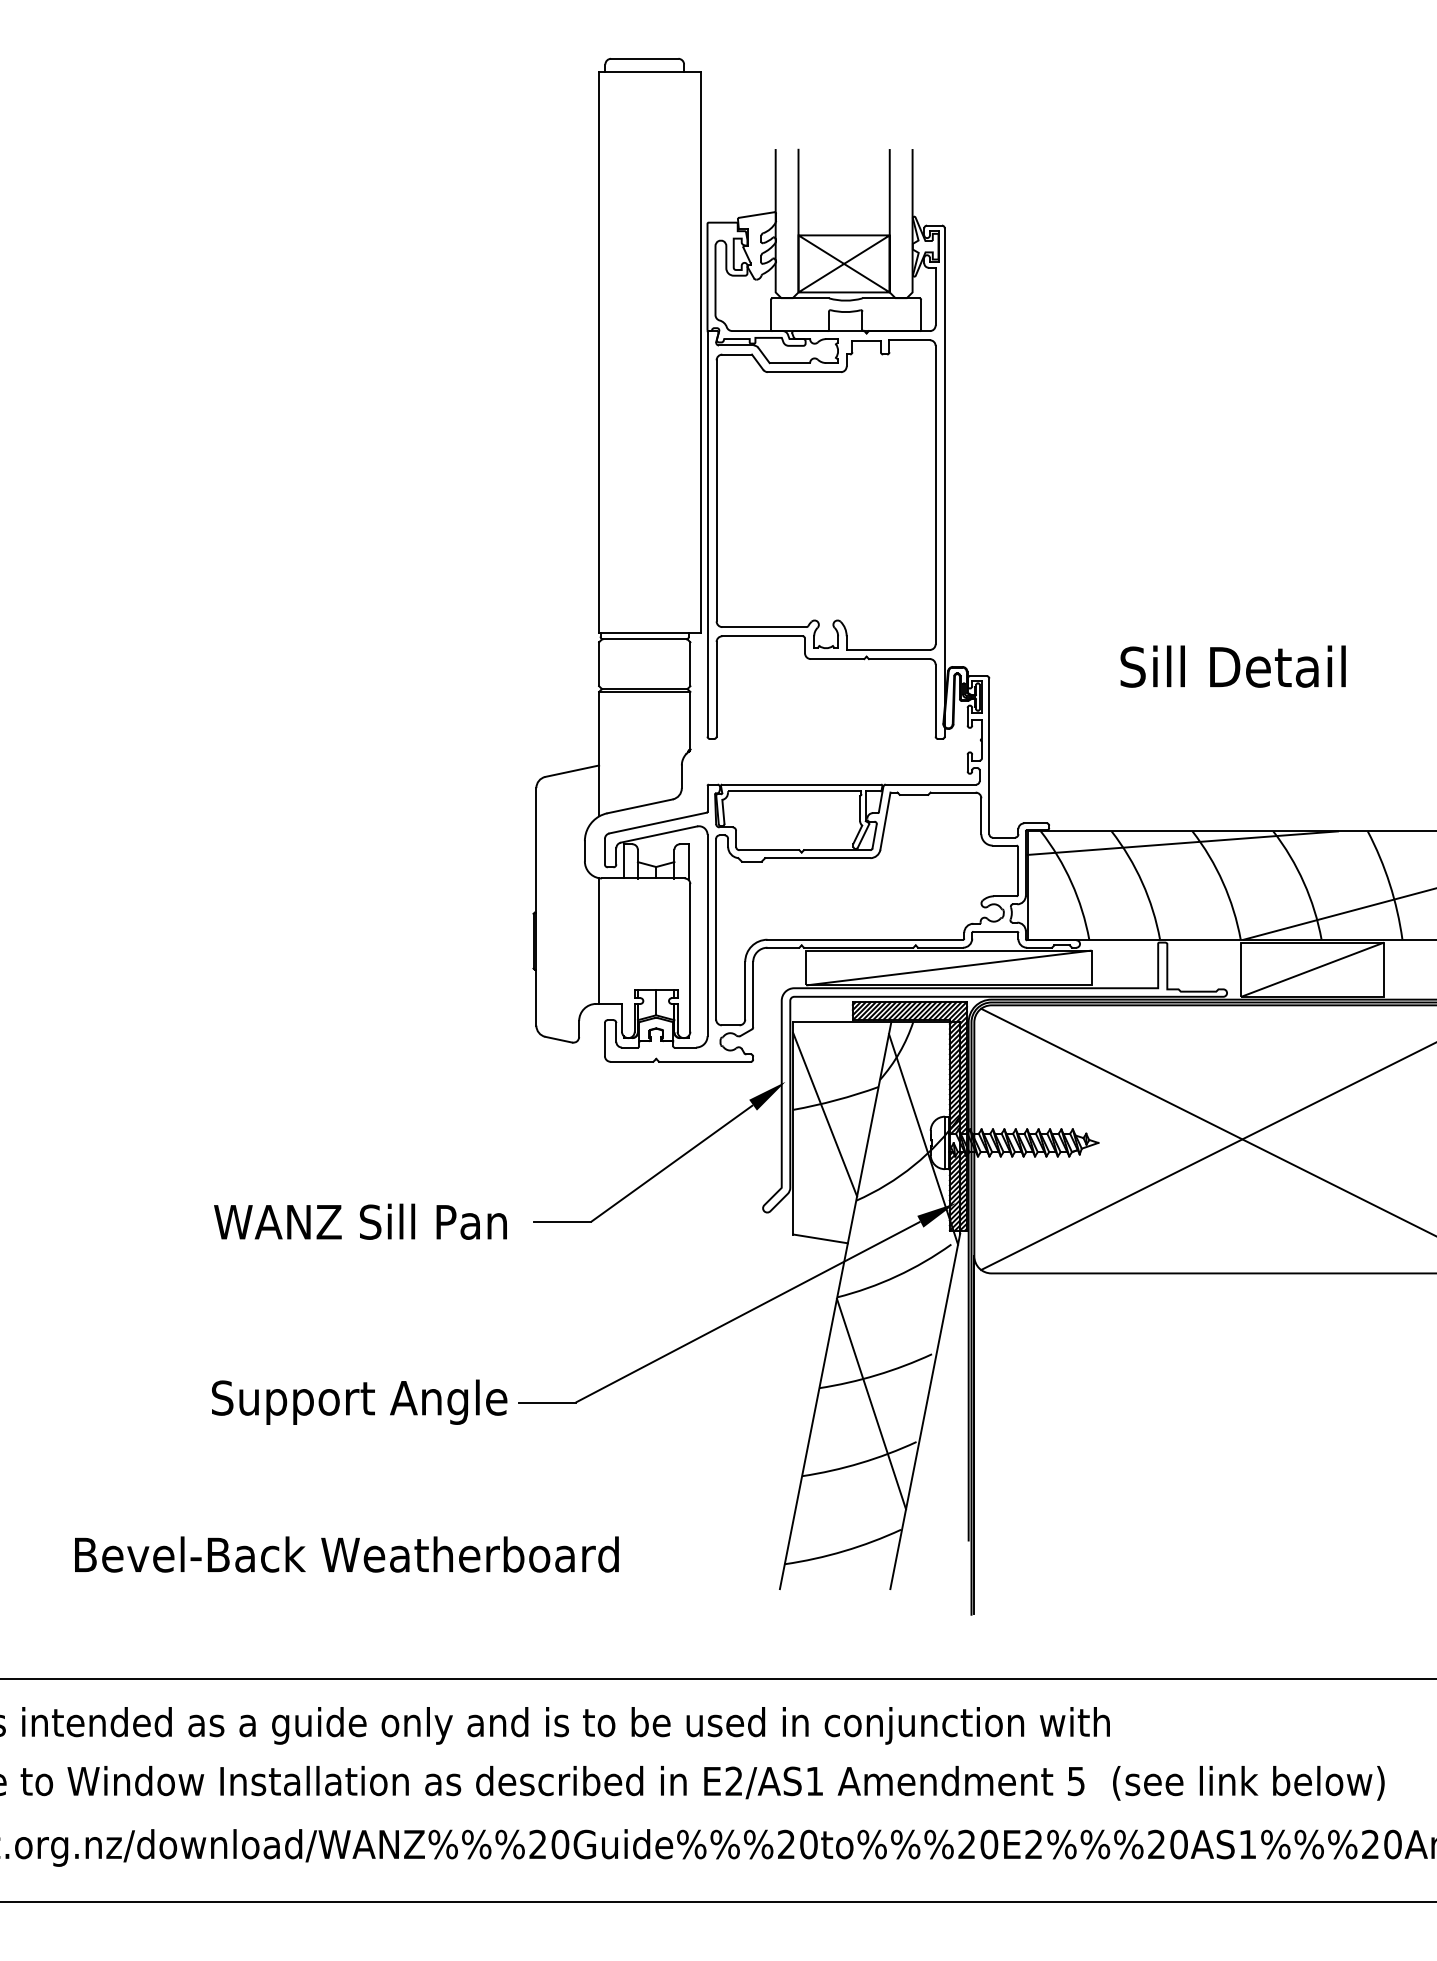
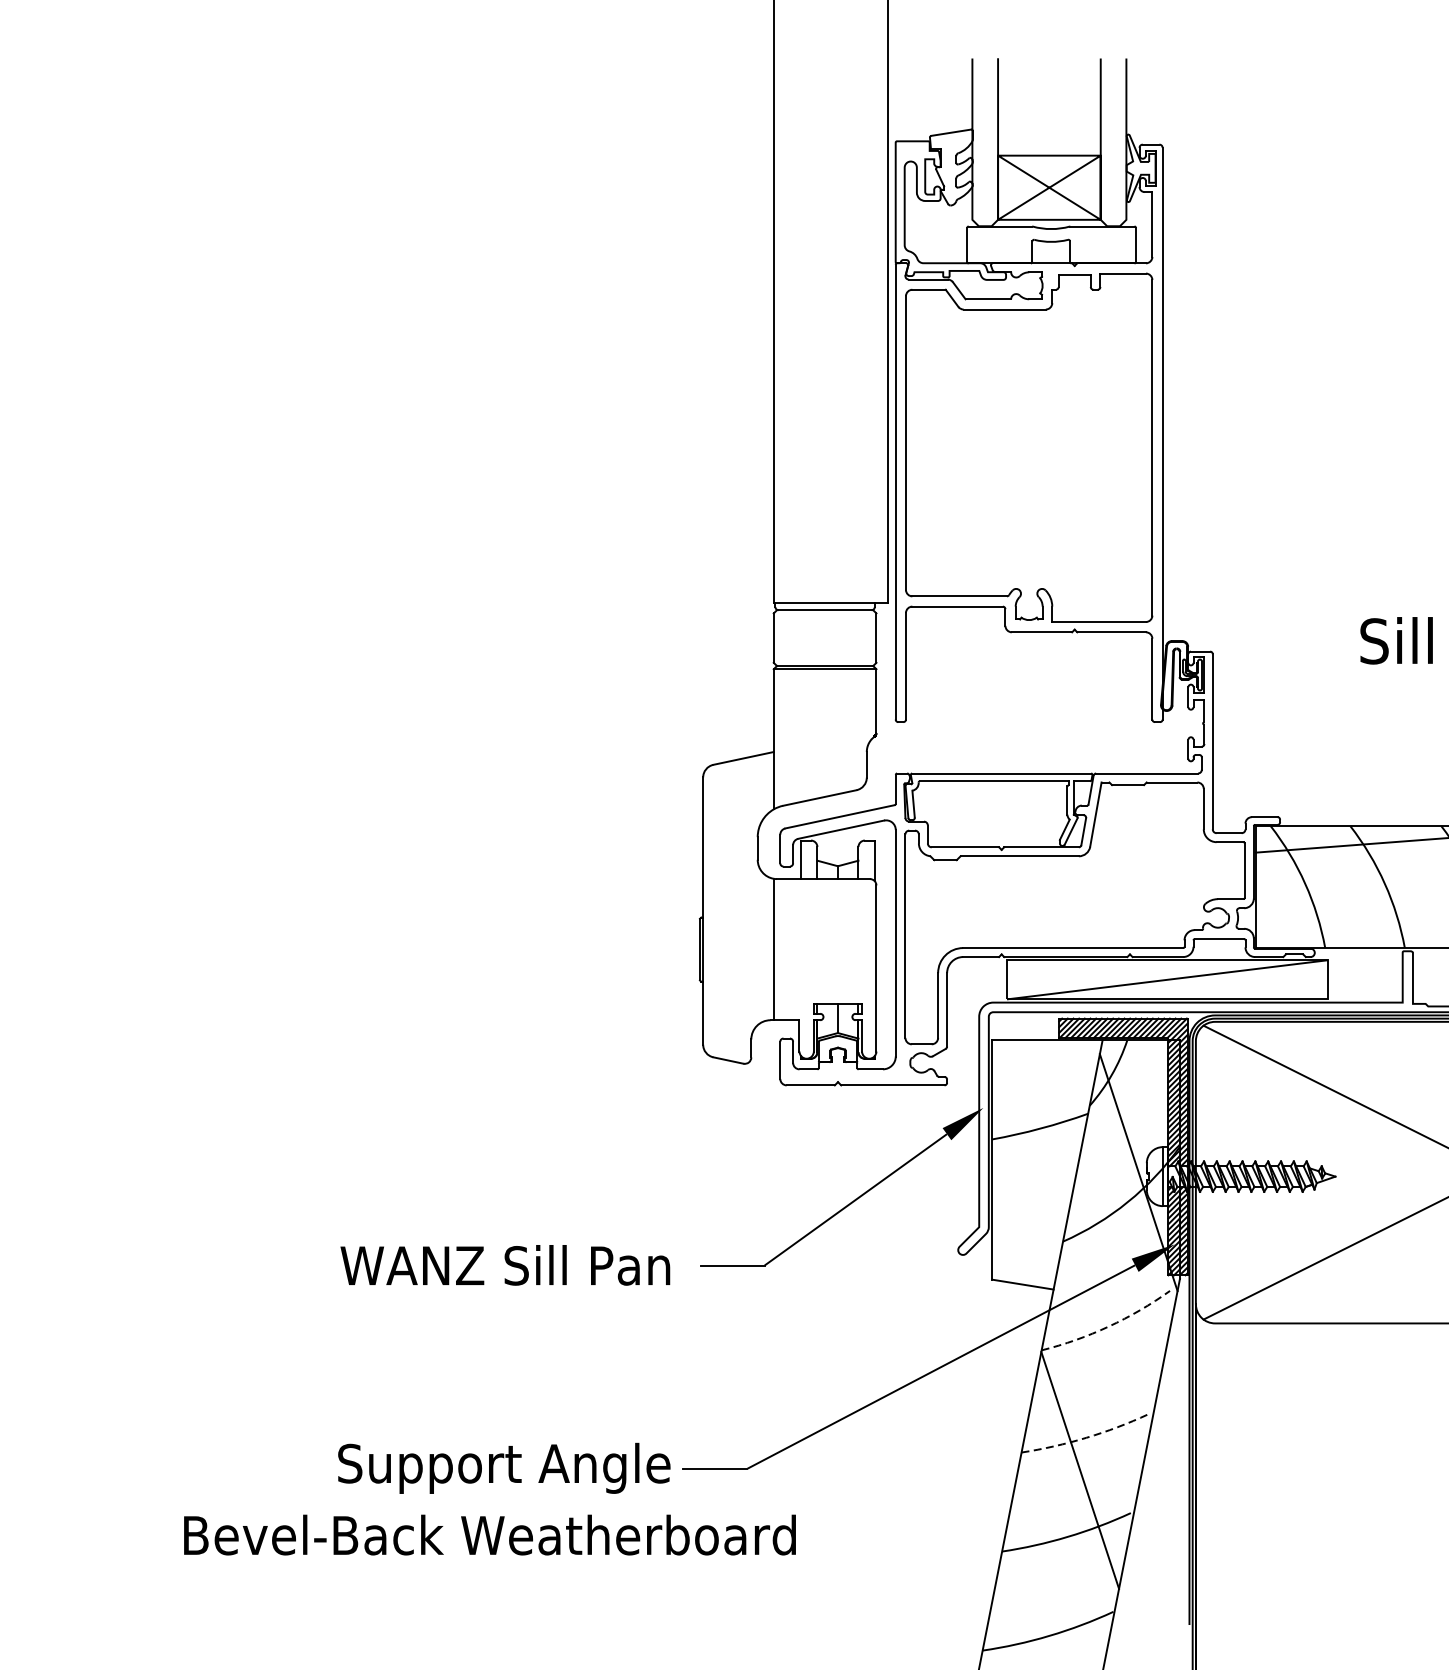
line: (825, 1114) -> (1028, 1144), removed
arc: (896, 1276) -> (1108, 1326), solid -> dashed
arc: (876, 1375) -> (1085, 1438), solid -> dashed
text: (346, 1554) -> (489, 1535), moved

